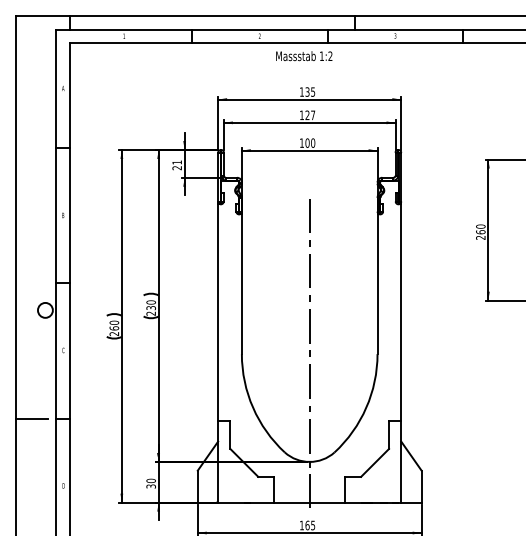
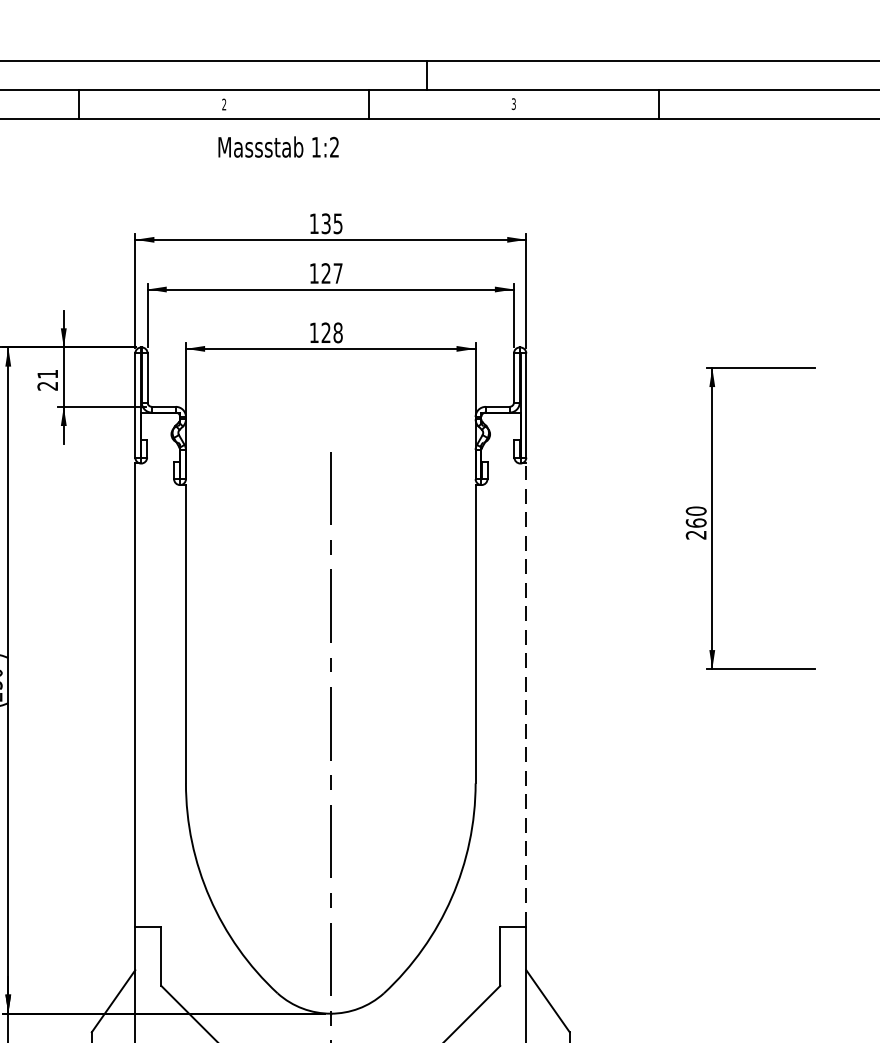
text: (304, 56) -> (279, 147), moved
text: (310, 142) -> (332, 331), 100 -> 128
line: (401, 312) -> (526, 694), solid -> dashed

